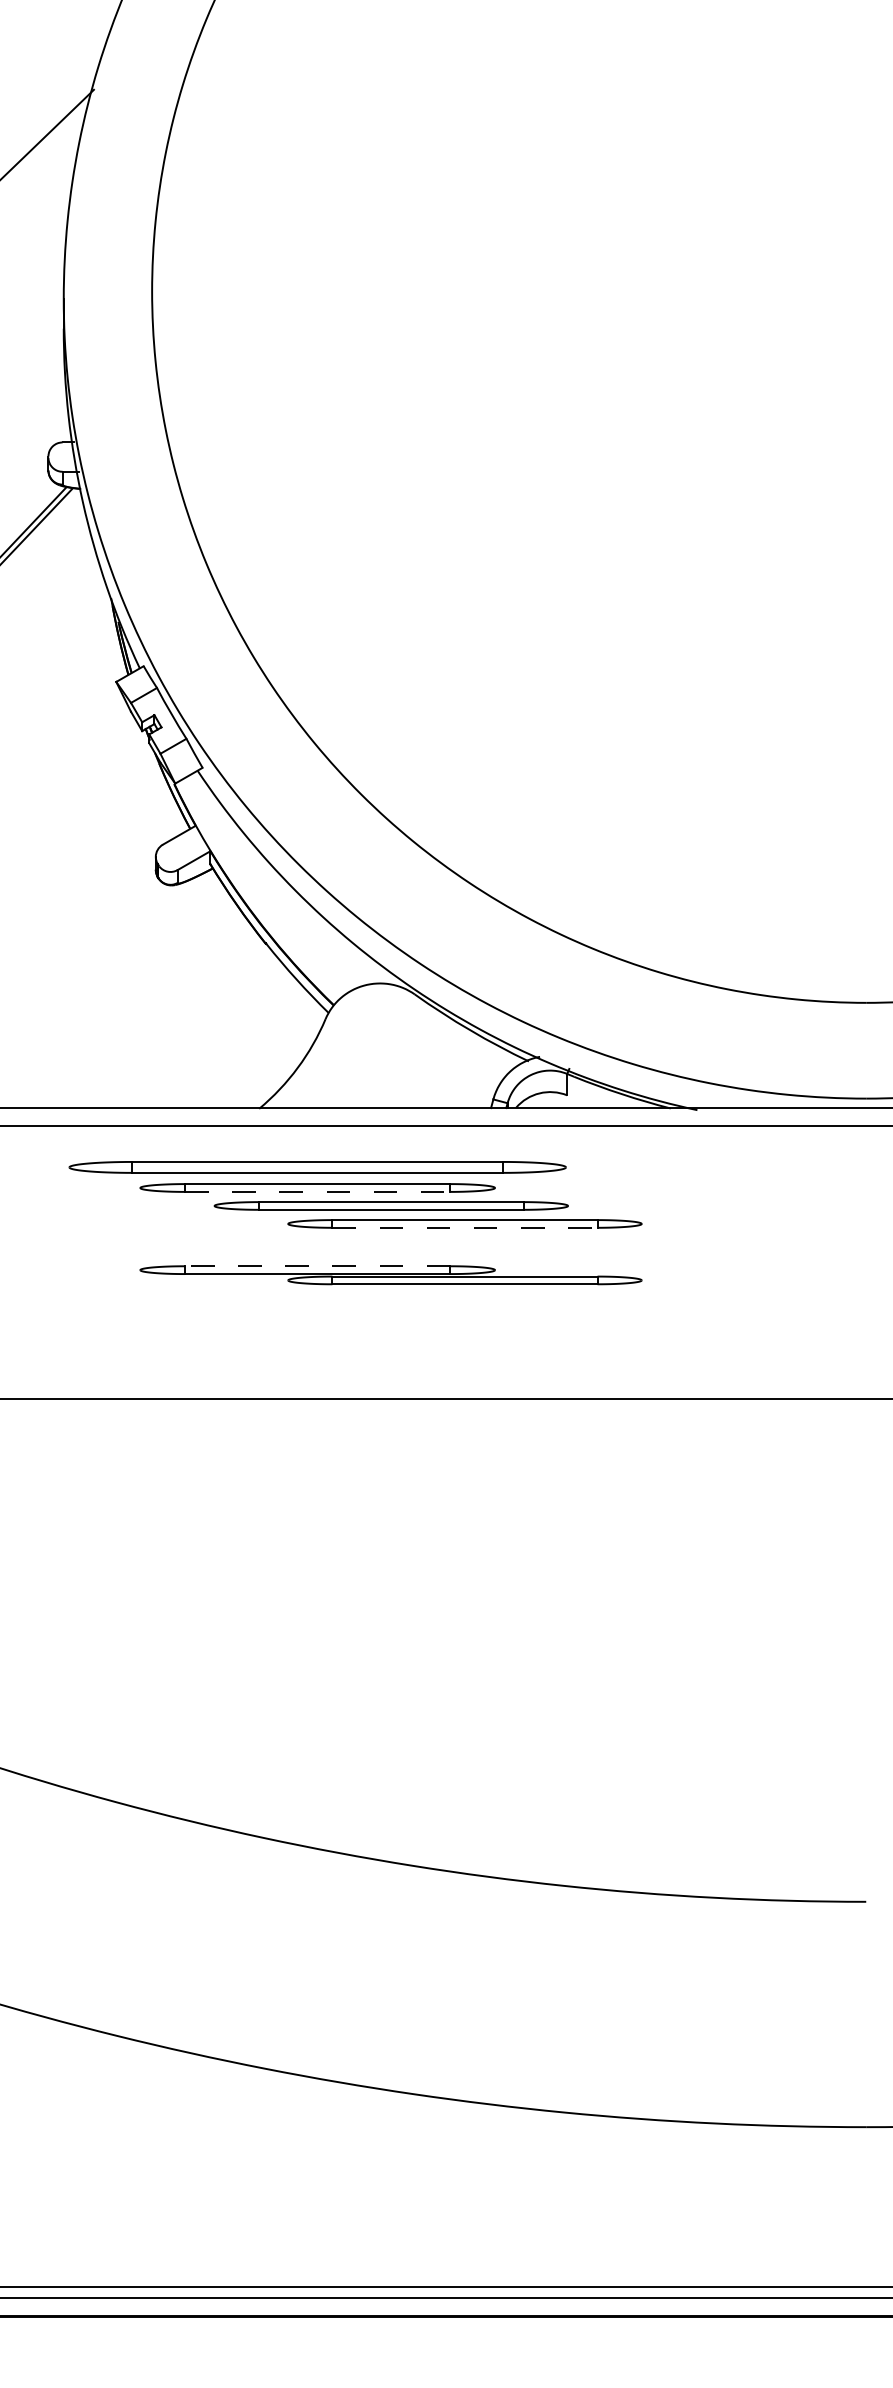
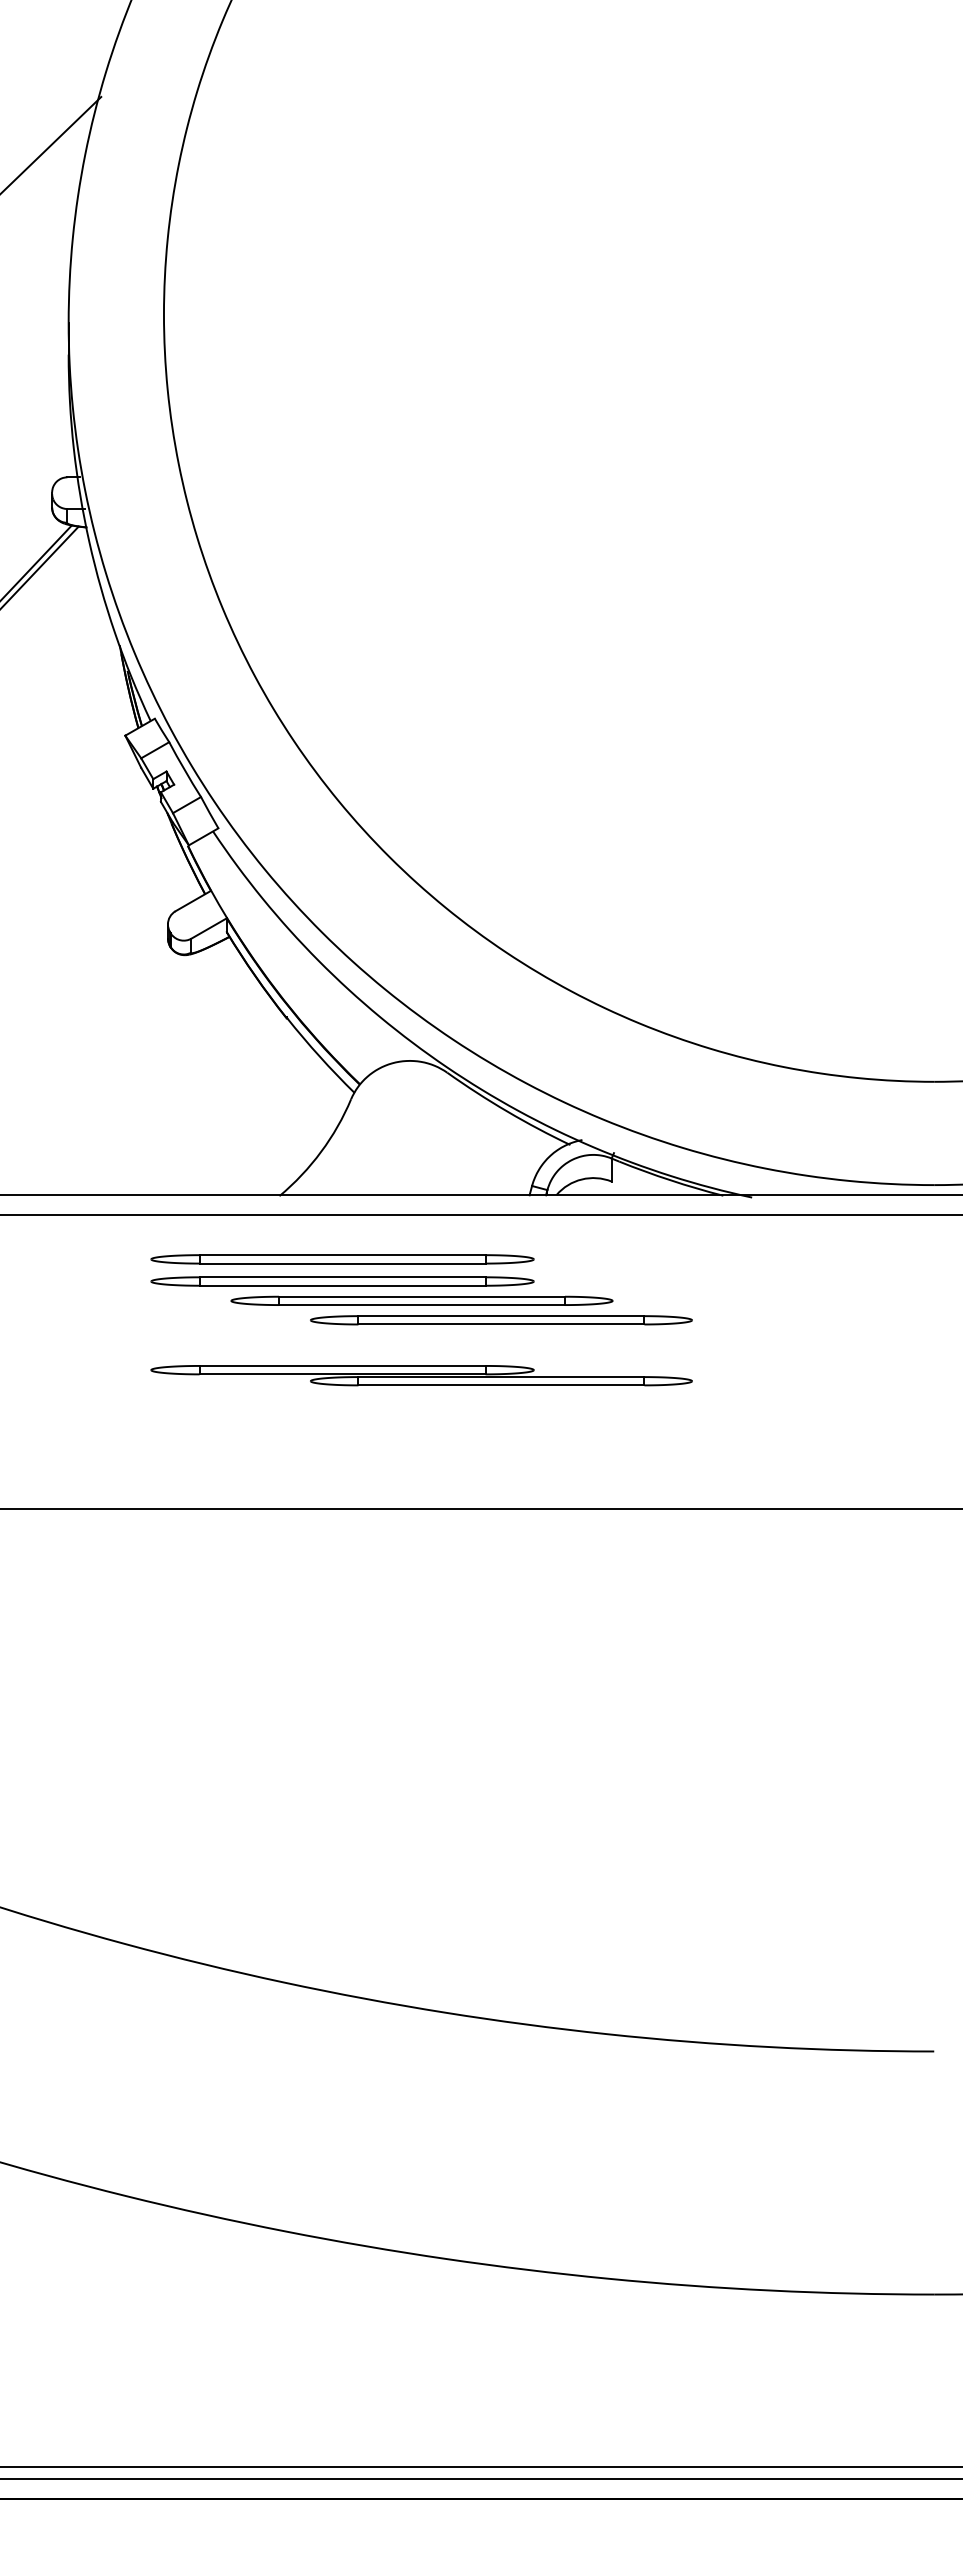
part: (317, 1167) -> (342, 1259), size x0.71
line: (317, 1191) -> (342, 1285), dashed -> solid
line: (465, 1227) -> (501, 1324), dashed -> solid
line: (317, 1265) -> (342, 1365), dashed -> solid

